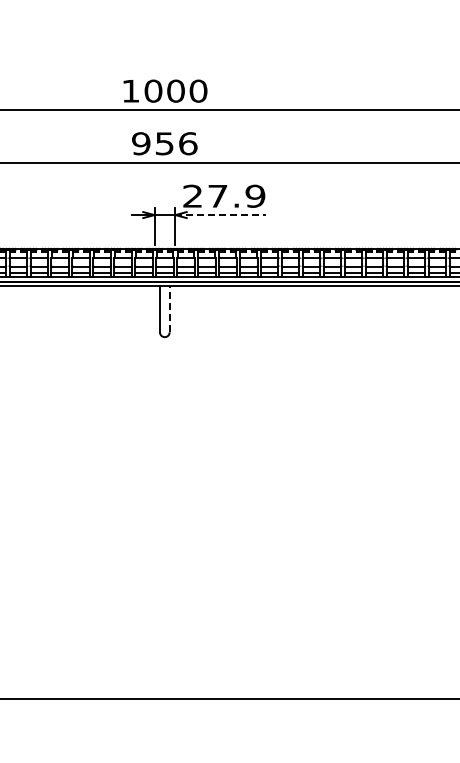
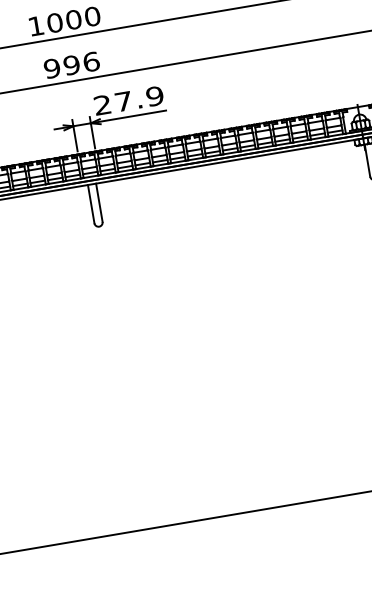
text: (164, 143) -> (71, 65), 956 -> 996
line: (221, 215) -> (129, 117), dashed -> solid
line: (169, 309) -> (99, 202), dashed -> solid

